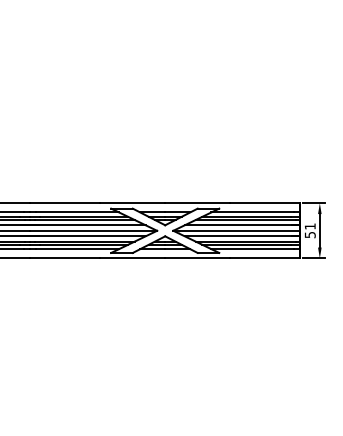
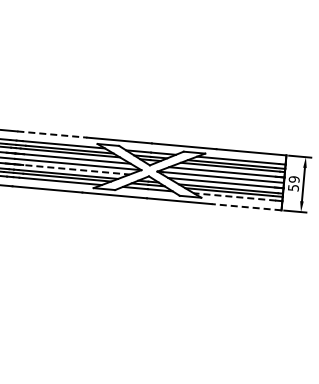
line: (65, 203) -> (52, 134), solid -> dashed
text: (309, 226) -> (293, 179), 51 -> 59
line: (88, 236) -> (72, 169), solid -> dashed
line: (252, 249) -> (234, 197), solid -> dashed
line: (264, 258) -> (245, 207), solid -> dashed

